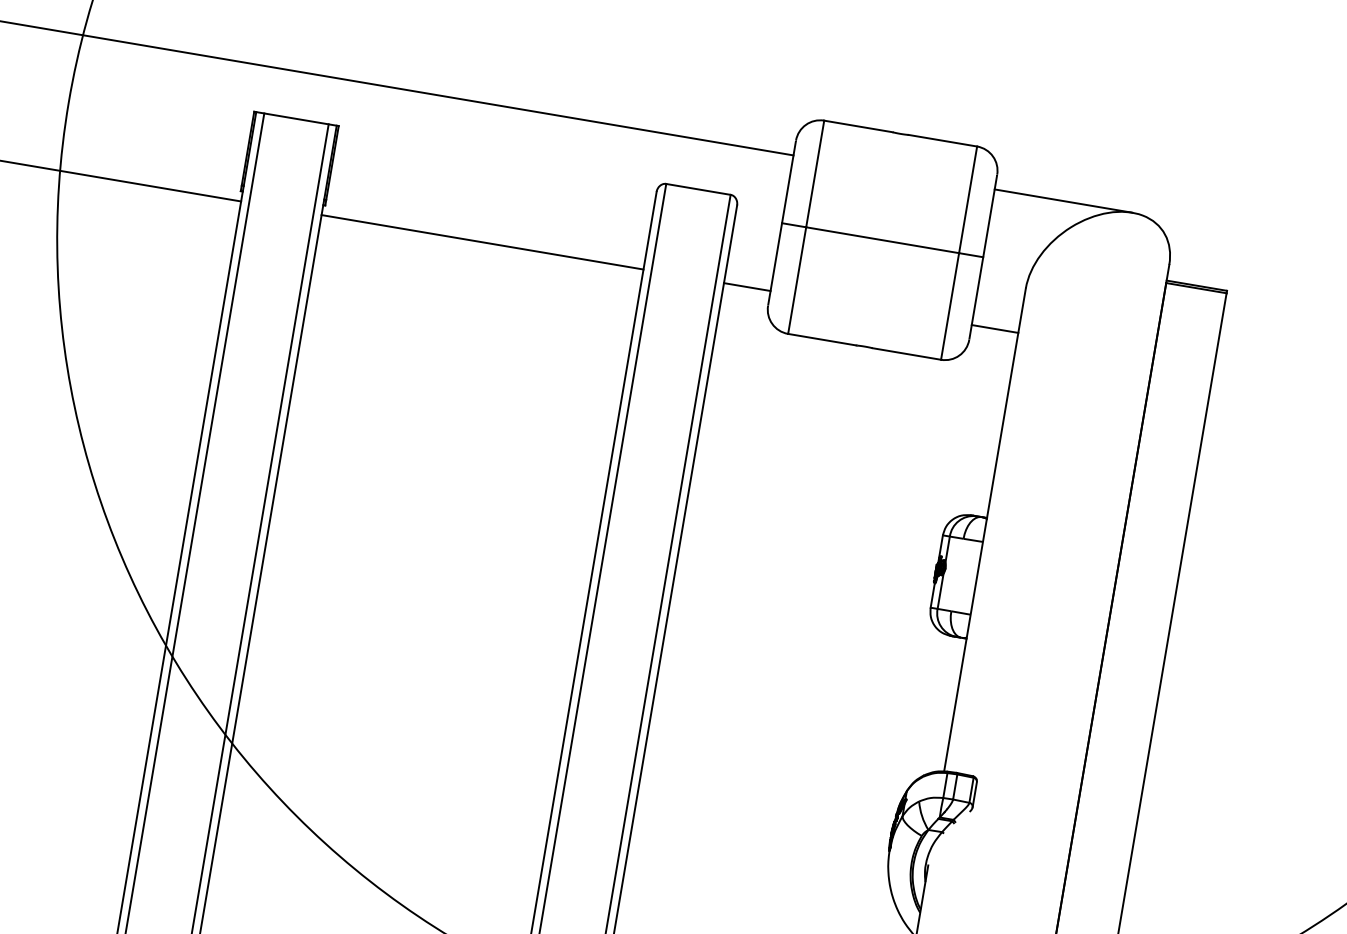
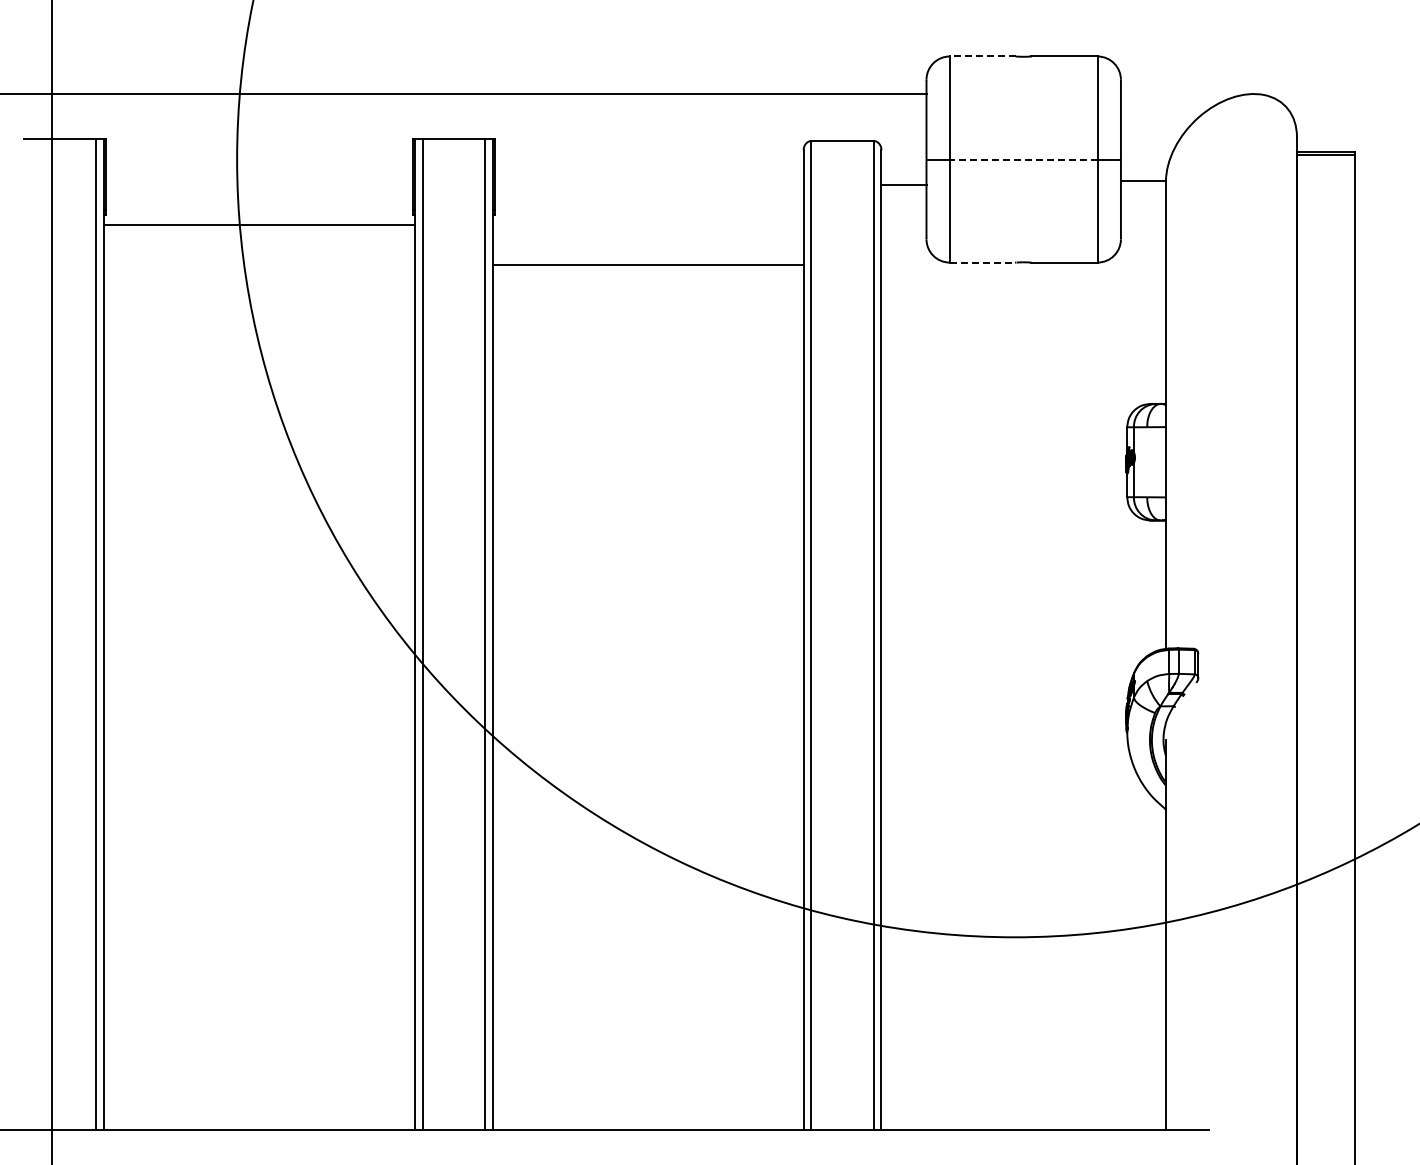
line: (858, 126) -> (982, 56), solid -> dashed
line: (1062, 201) -> (1186, 94), removed
line: (882, 240) -> (1023, 159), solid -> dashed
line: (481, 242) -> (647, 265), moved
line: (746, 287) -> (903, 185), moved
line: (994, 329) -> (1142, 181), moved
line: (823, 339) -> (983, 262), solid -> dashed

